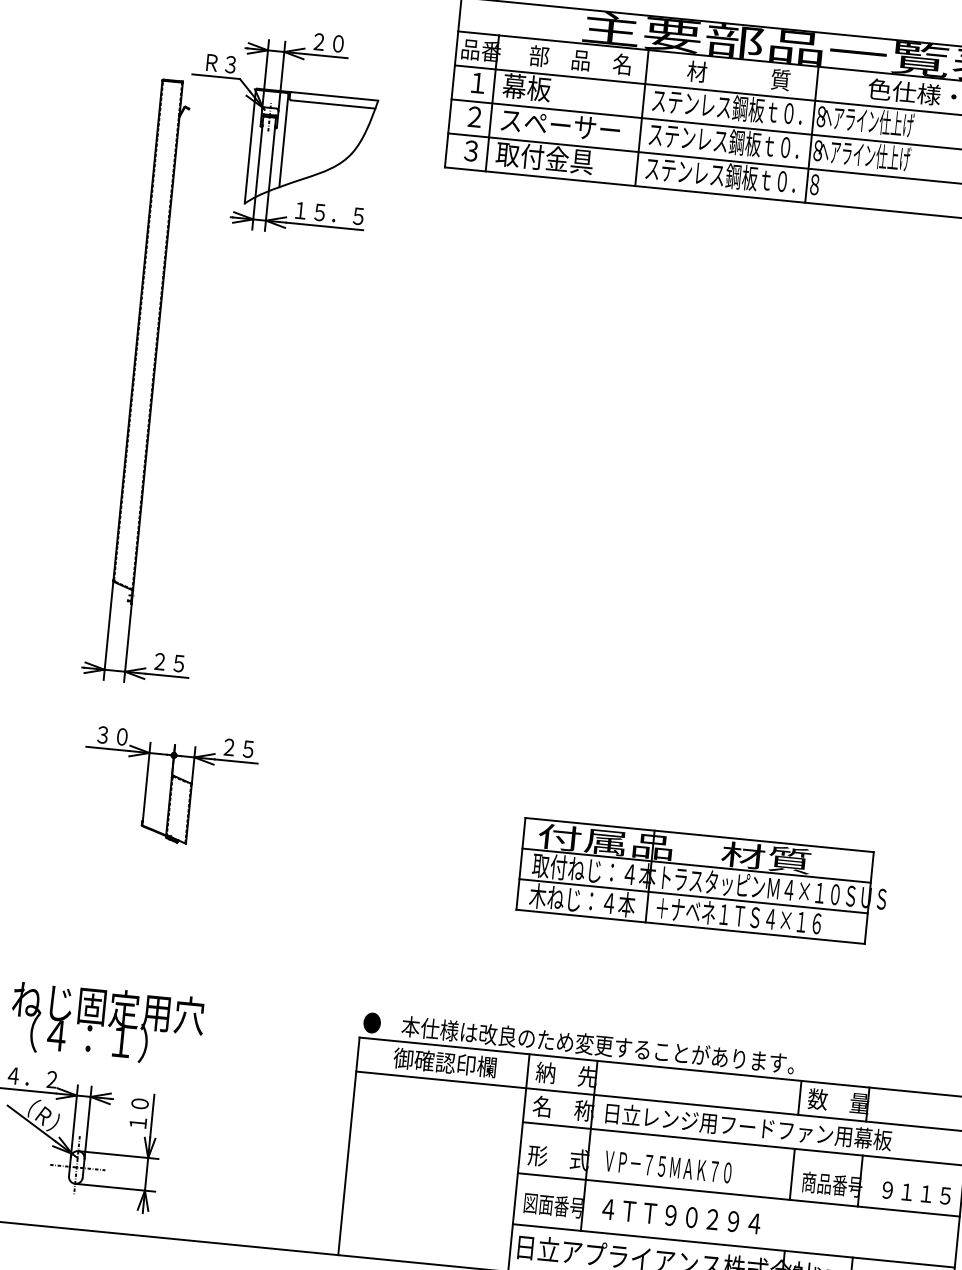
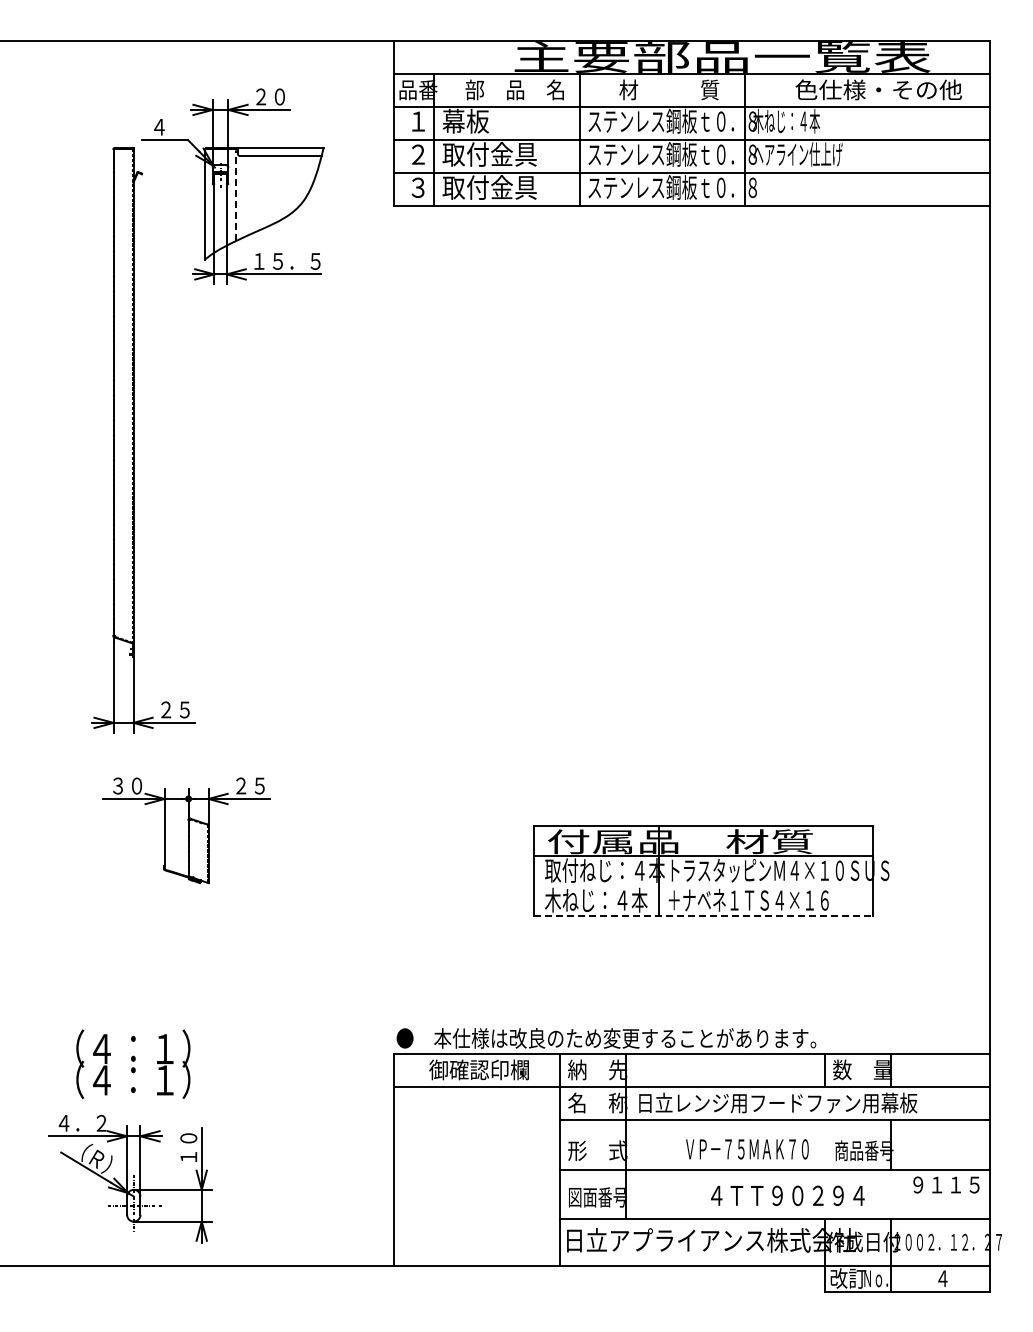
text: (221, 62) -> (168, 126), Ｒ３ -> ４
text: (867, 120) -> (797, 120), ヘアライン仕上げ -> 木ねじ：４本
text: (559, 125) -> (500, 154), スペーサー -> 取付金具
line: (283, 140) -> (236, 195), solid -> dashed
line: (692, 895) -> (702, 885), removed
line: (690, 926) -> (703, 915), solid -> dashed
text: (108, 1007) -> (149, 1048), ねじ固定用穴 -> （４：１）
text: (668, 1167) -> (747, 1149), moved
line: (792, 1174) -> (824, 1144), removed
text: (916, 1192) -> (946, 1184), moved
text: (681, 1216) -> (787, 1195), moved

